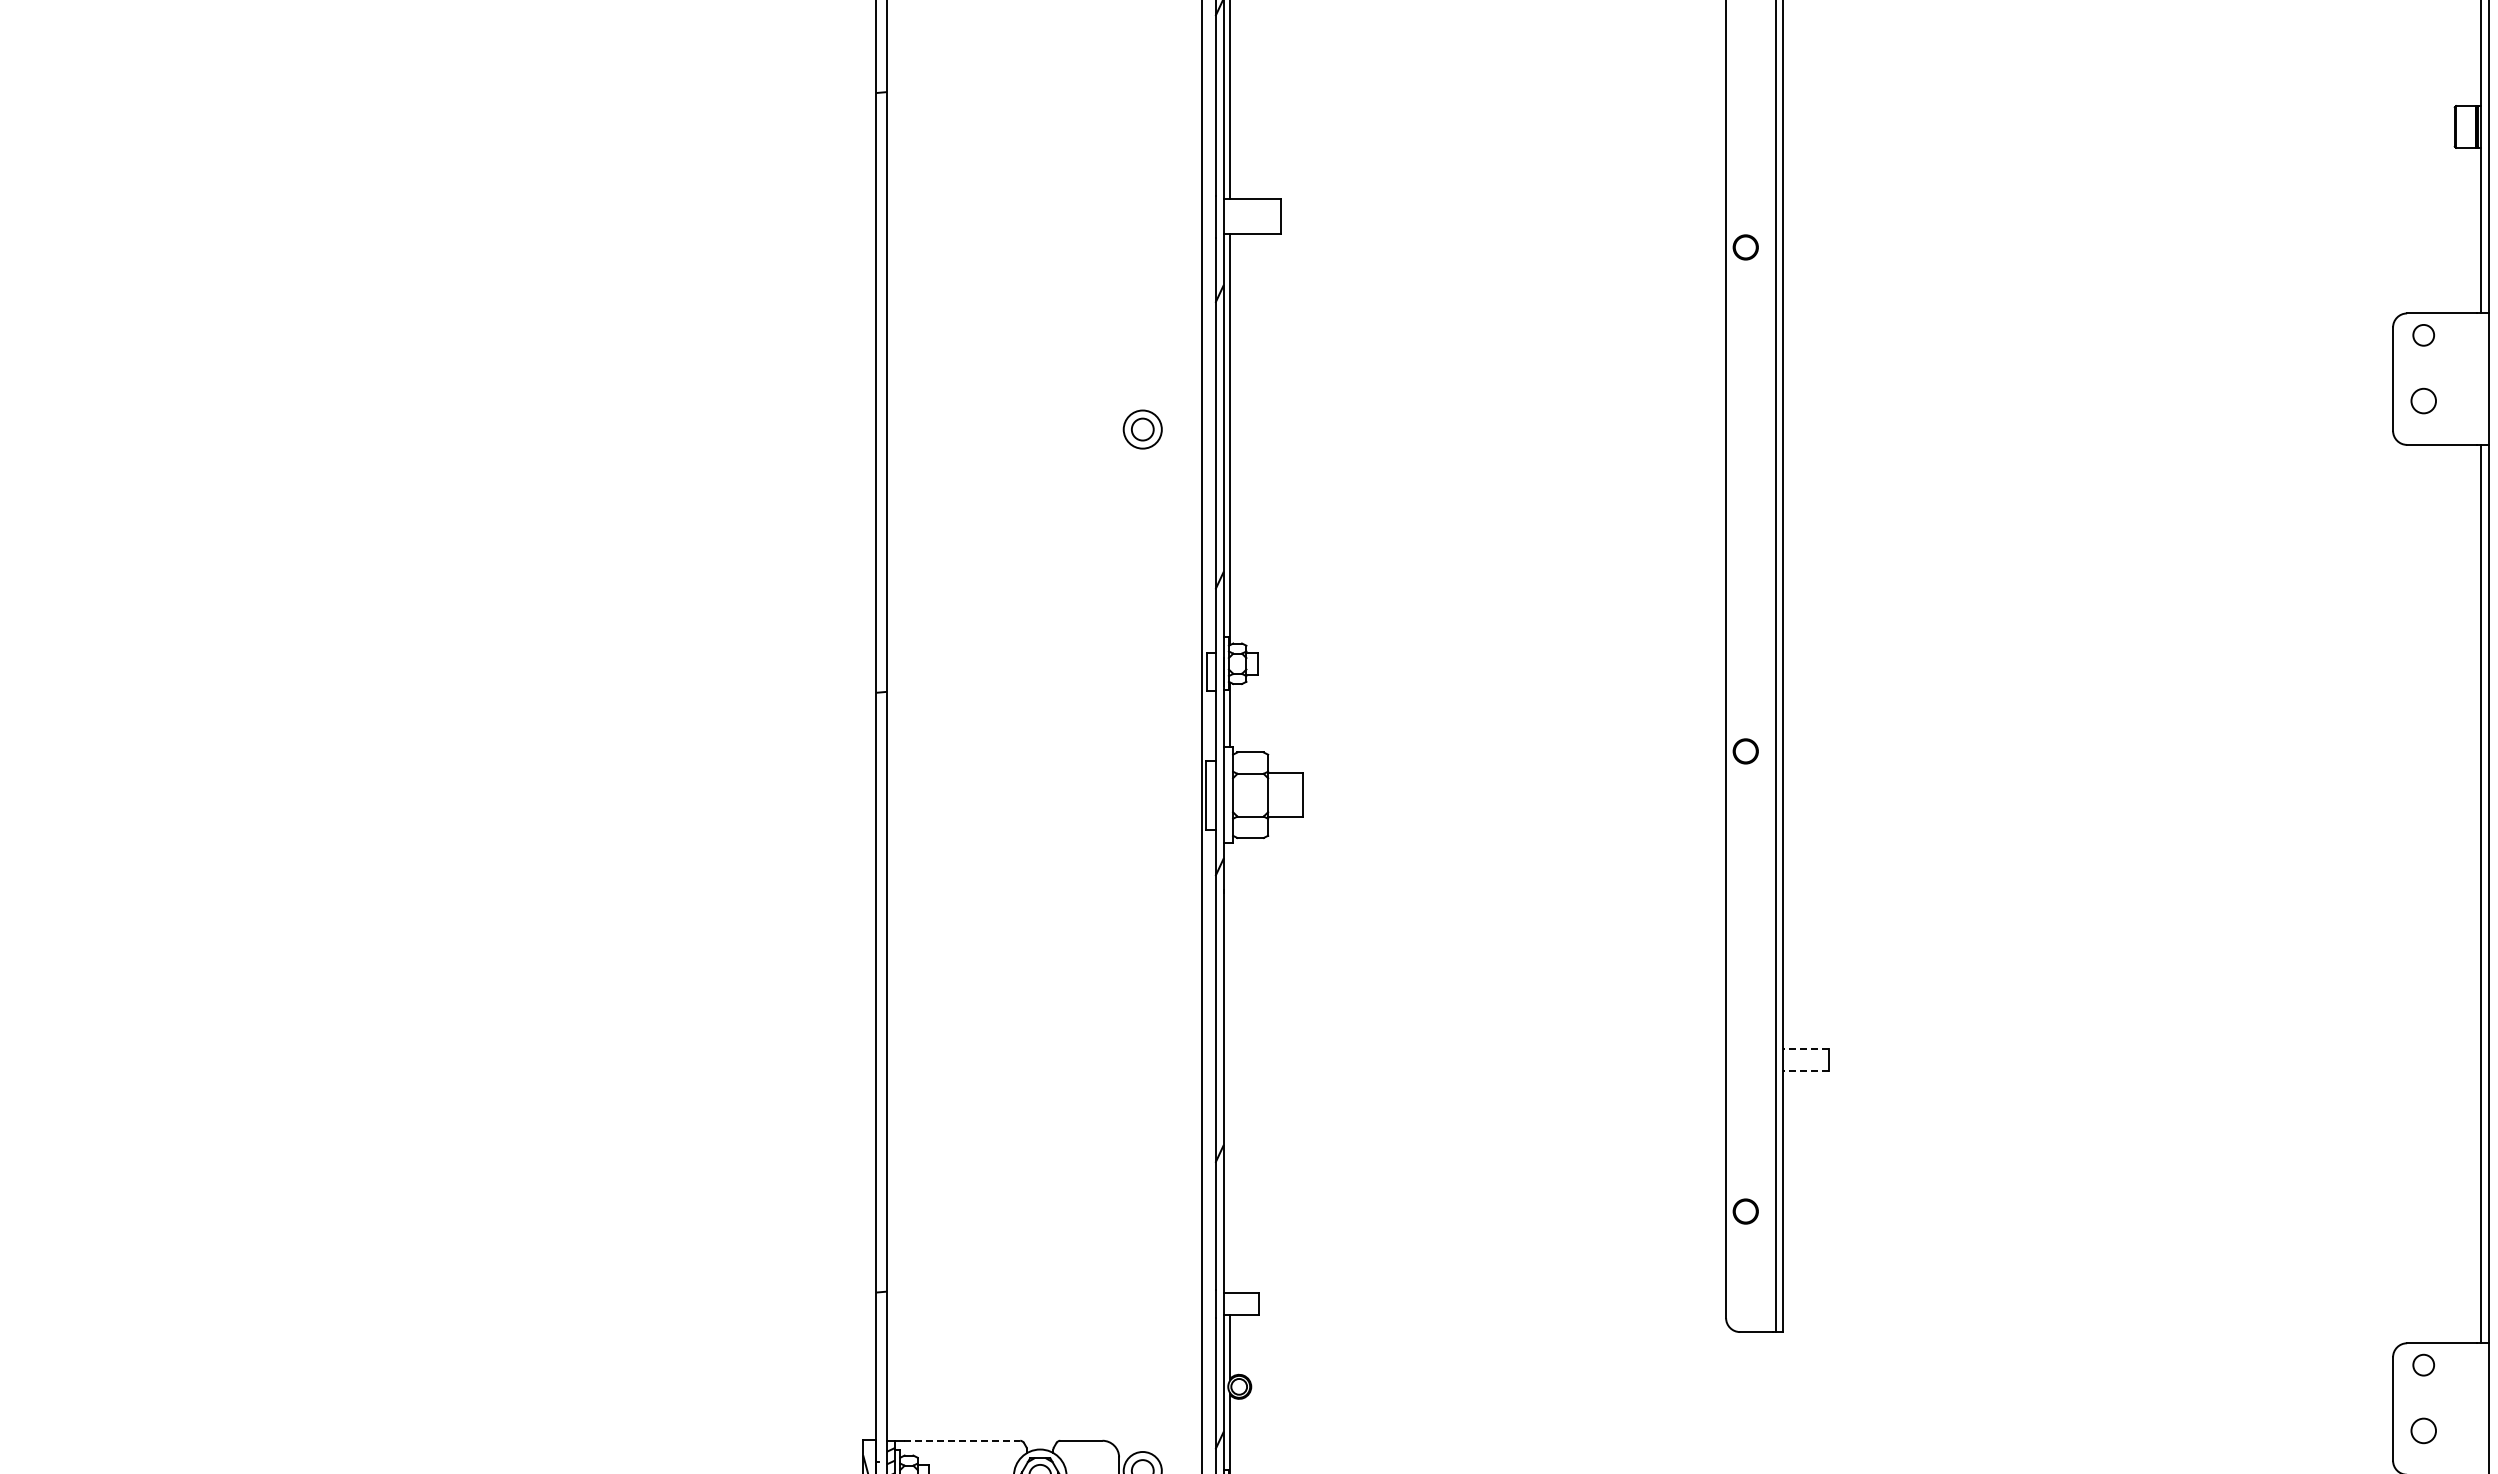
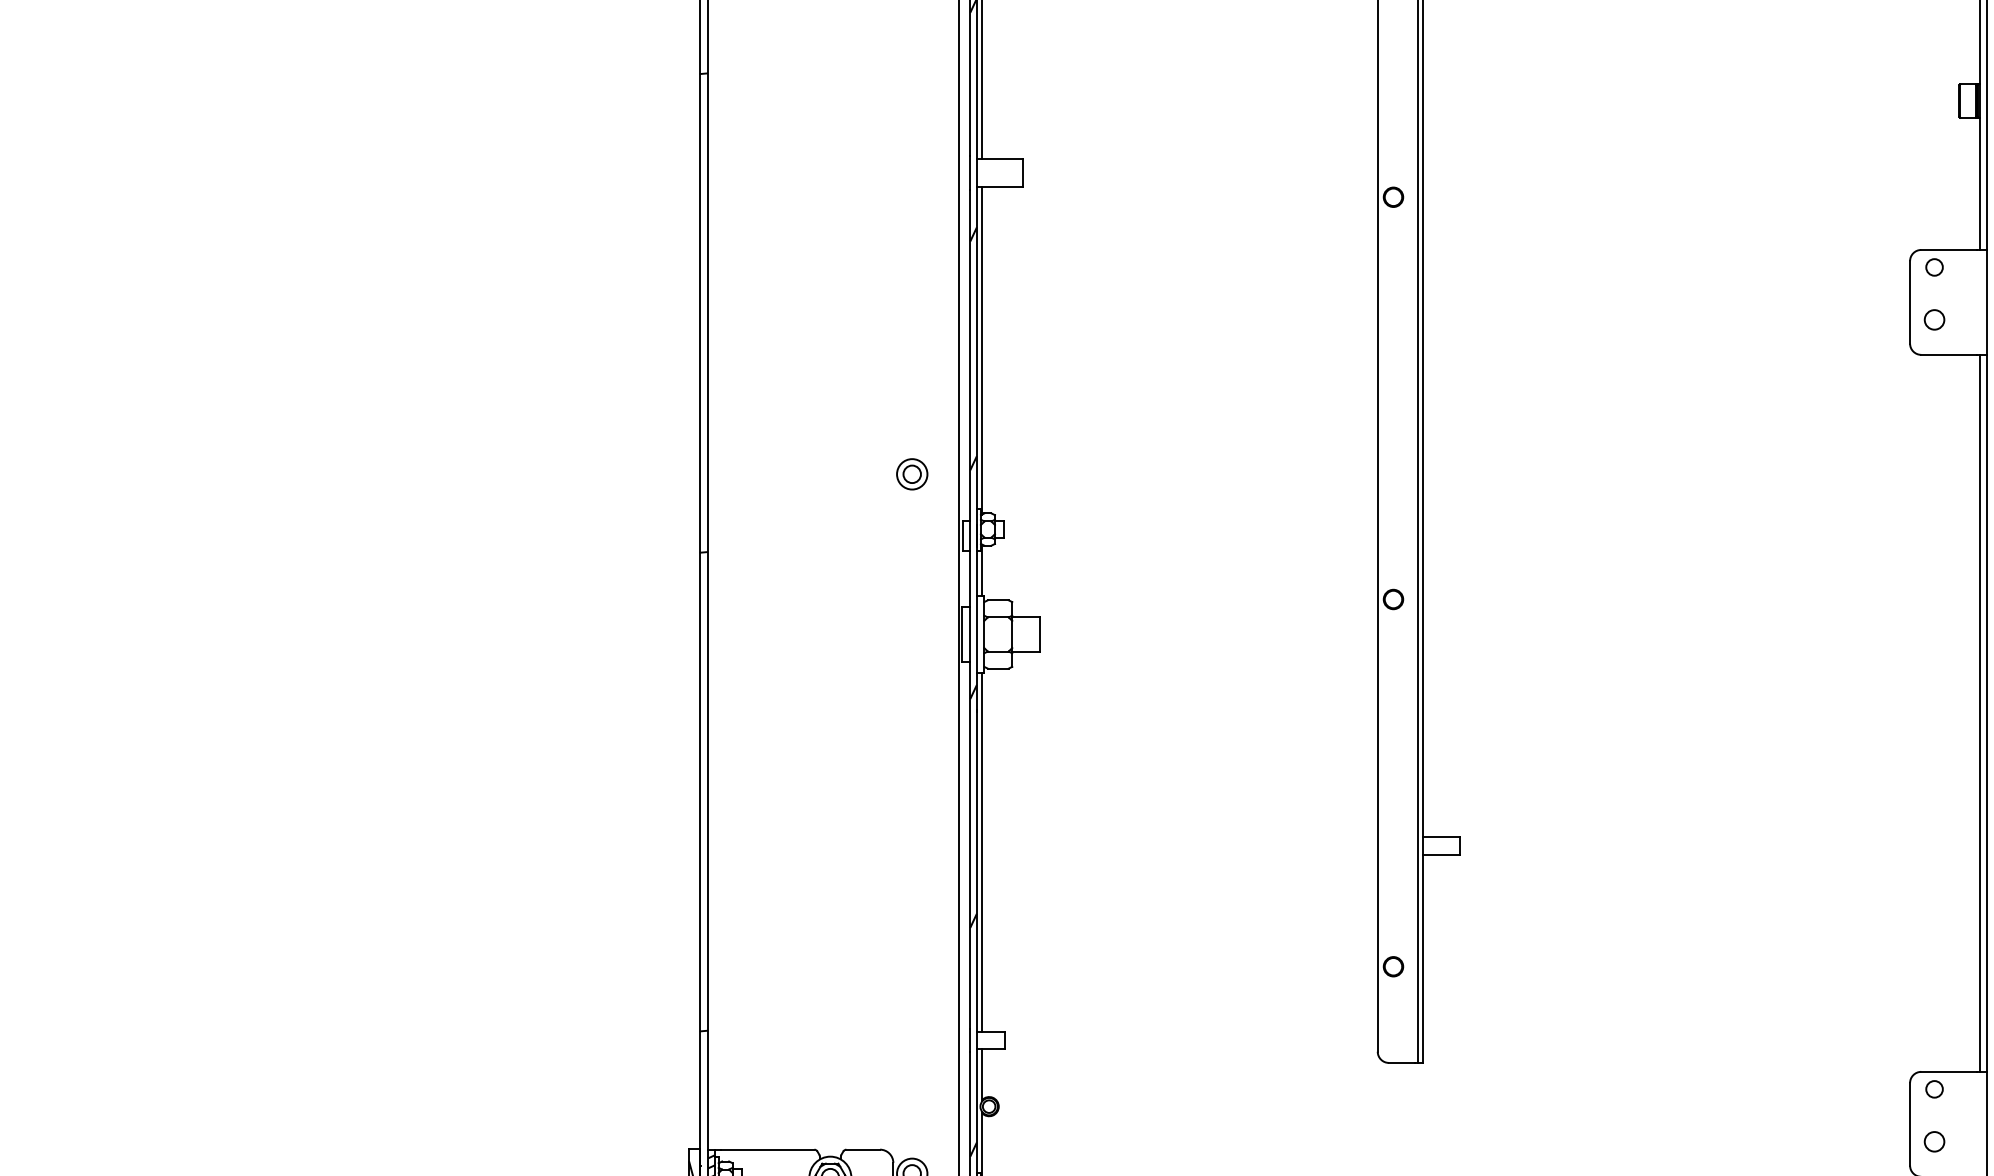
part: (1142, 429) -> (912, 474), moved
line: (1805, 1049) -> (1441, 837), dashed -> solid
line: (1230, 1068) -> (982, 852), added
line: (1805, 1071) -> (1441, 854), dashed -> solid
line: (962, 1440) -> (768, 1149), dashed -> solid

